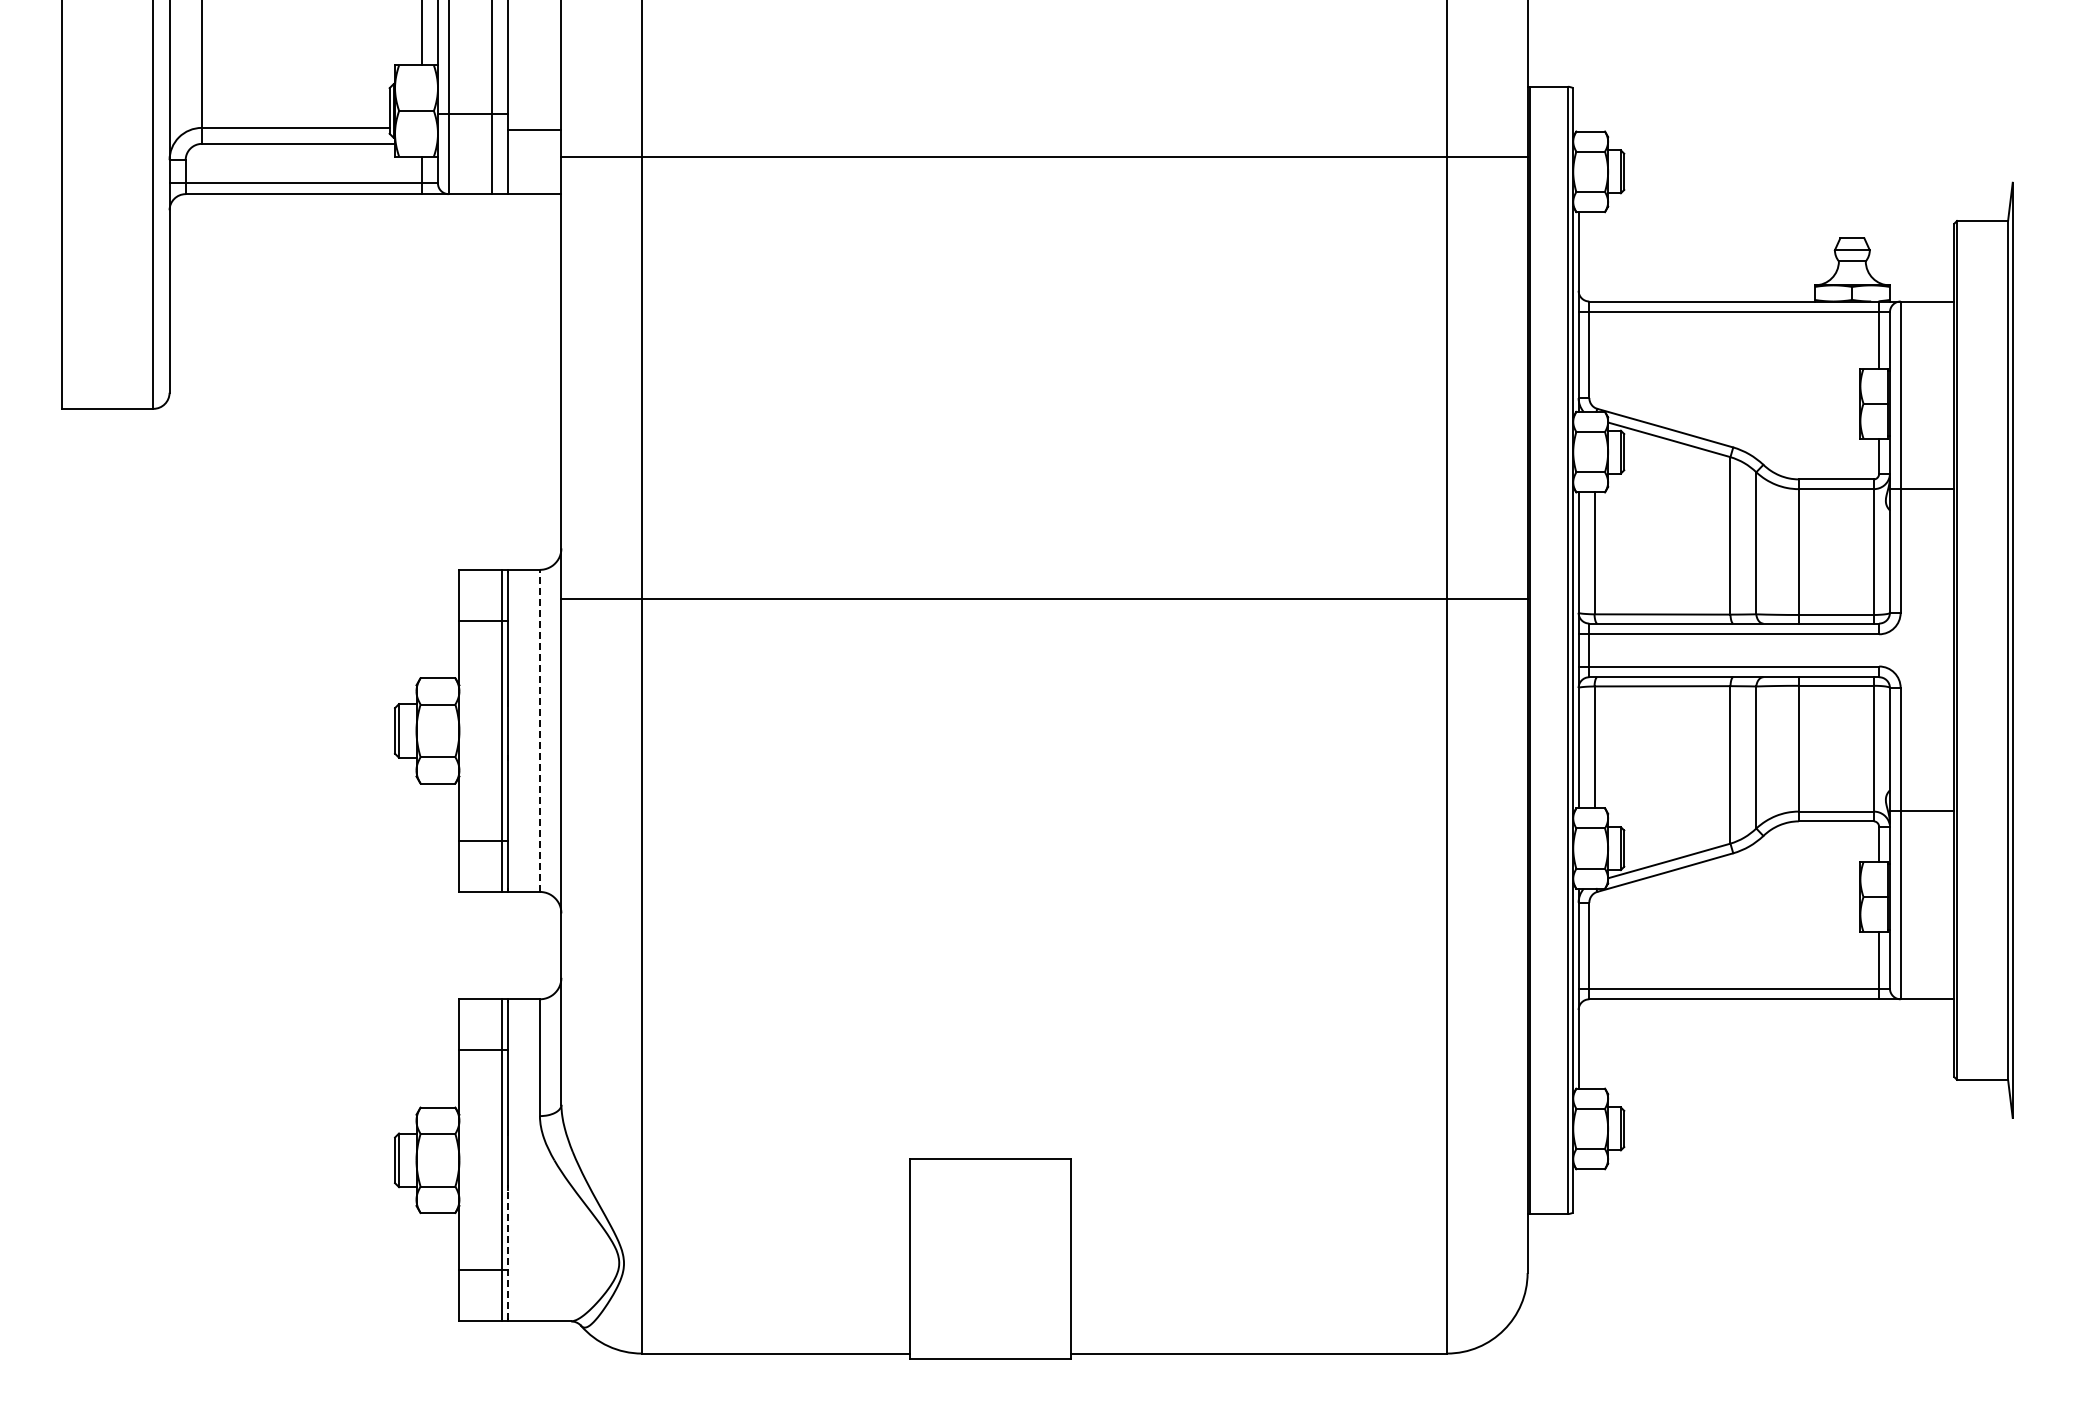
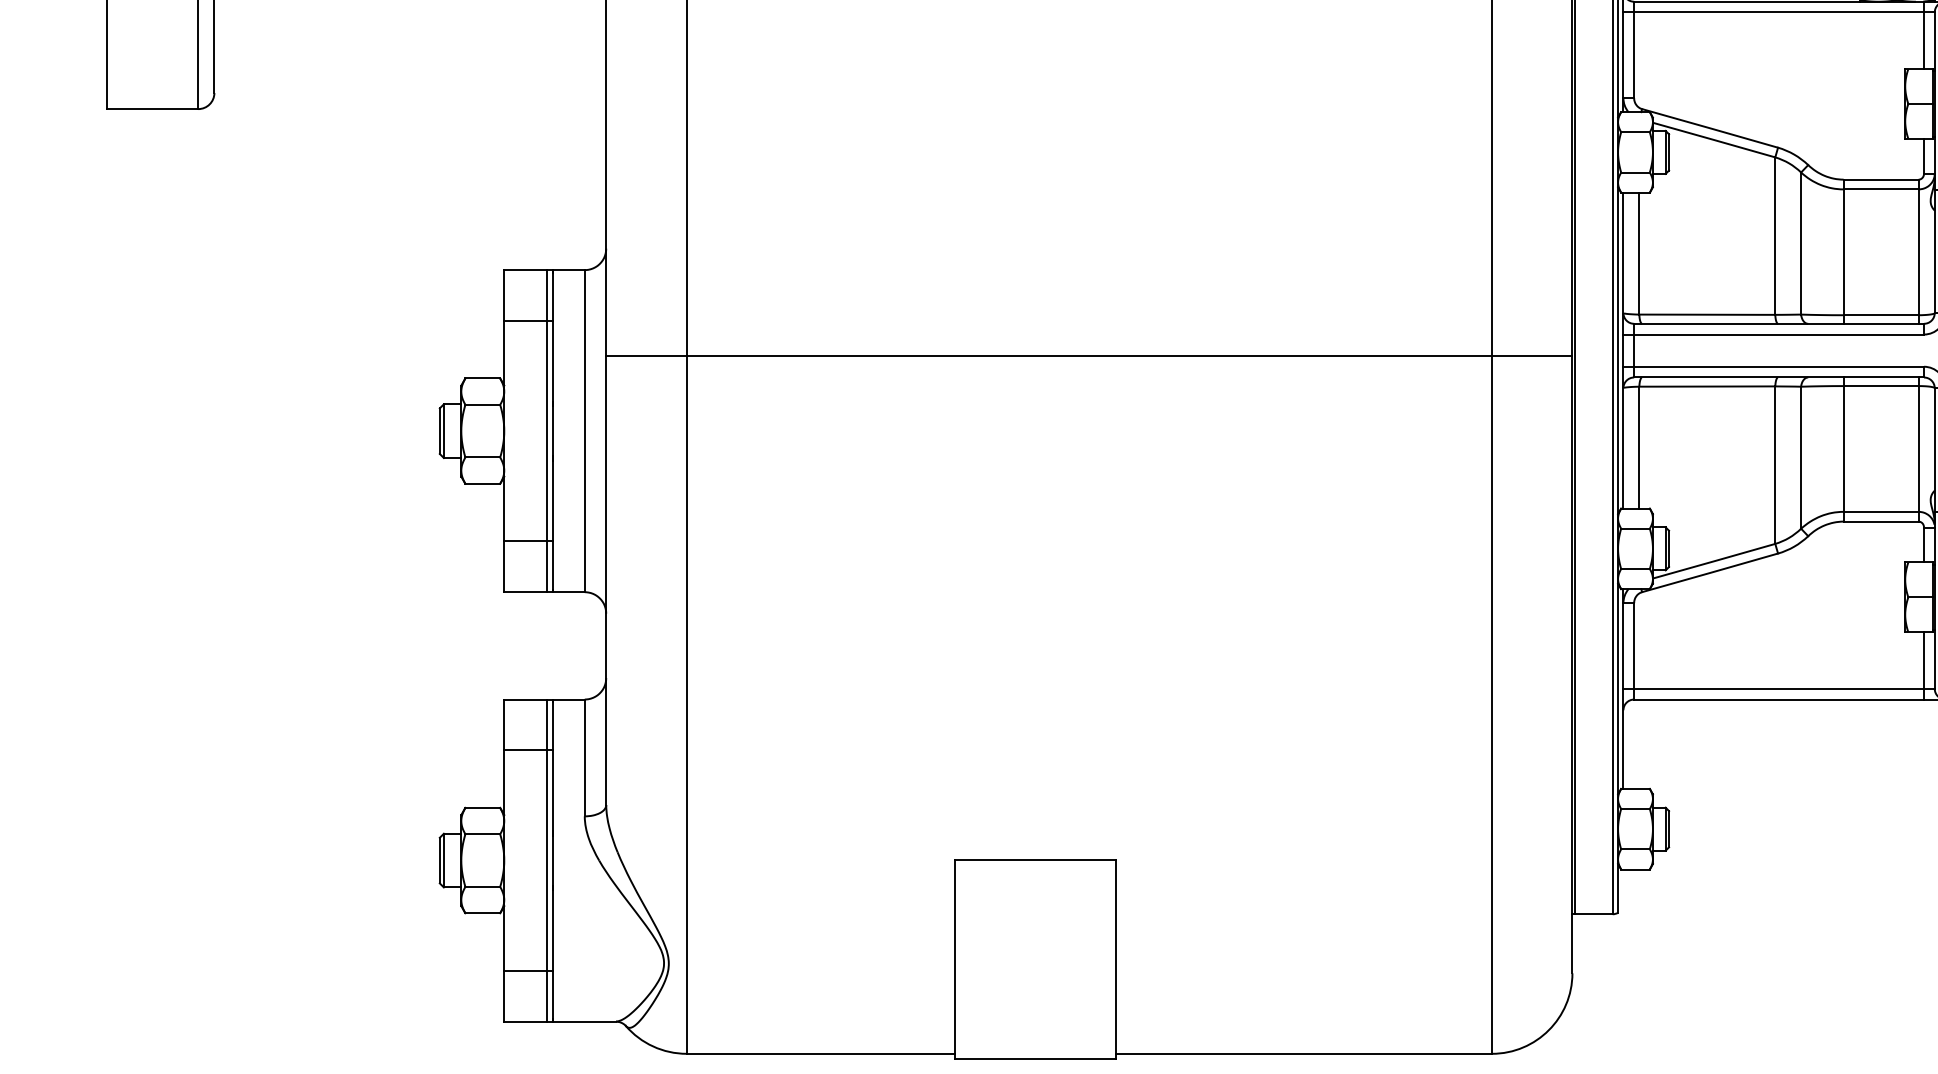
line: (1044, 598) -> (1089, 355), moved
line: (539, 730) -> (584, 430), dashed -> solid
line: (507, 1252) -> (552, 952), dashed -> solid

